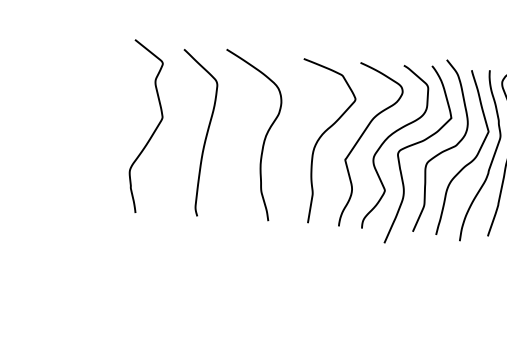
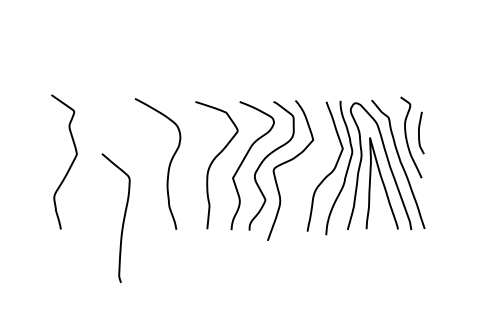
curve: (153, 130) -> (70, 164), moved
curve: (206, 132) -> (123, 217), moved
curve: (443, 150) -> (308, 165), removed

